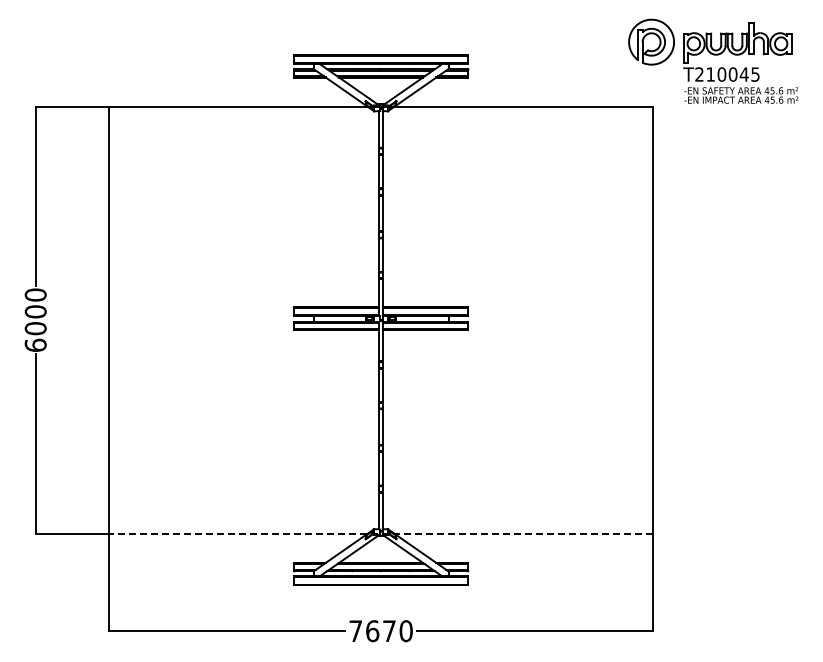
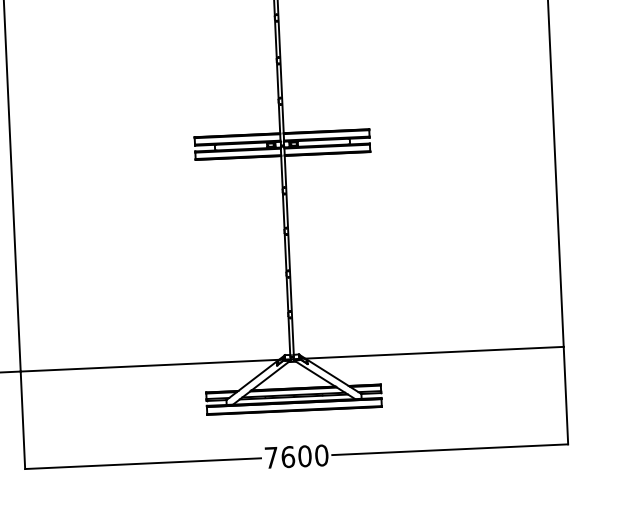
line: (381, 533) -> (292, 359), dashed -> solid
text: (389, 631) -> (305, 456), 7670 -> 7600

